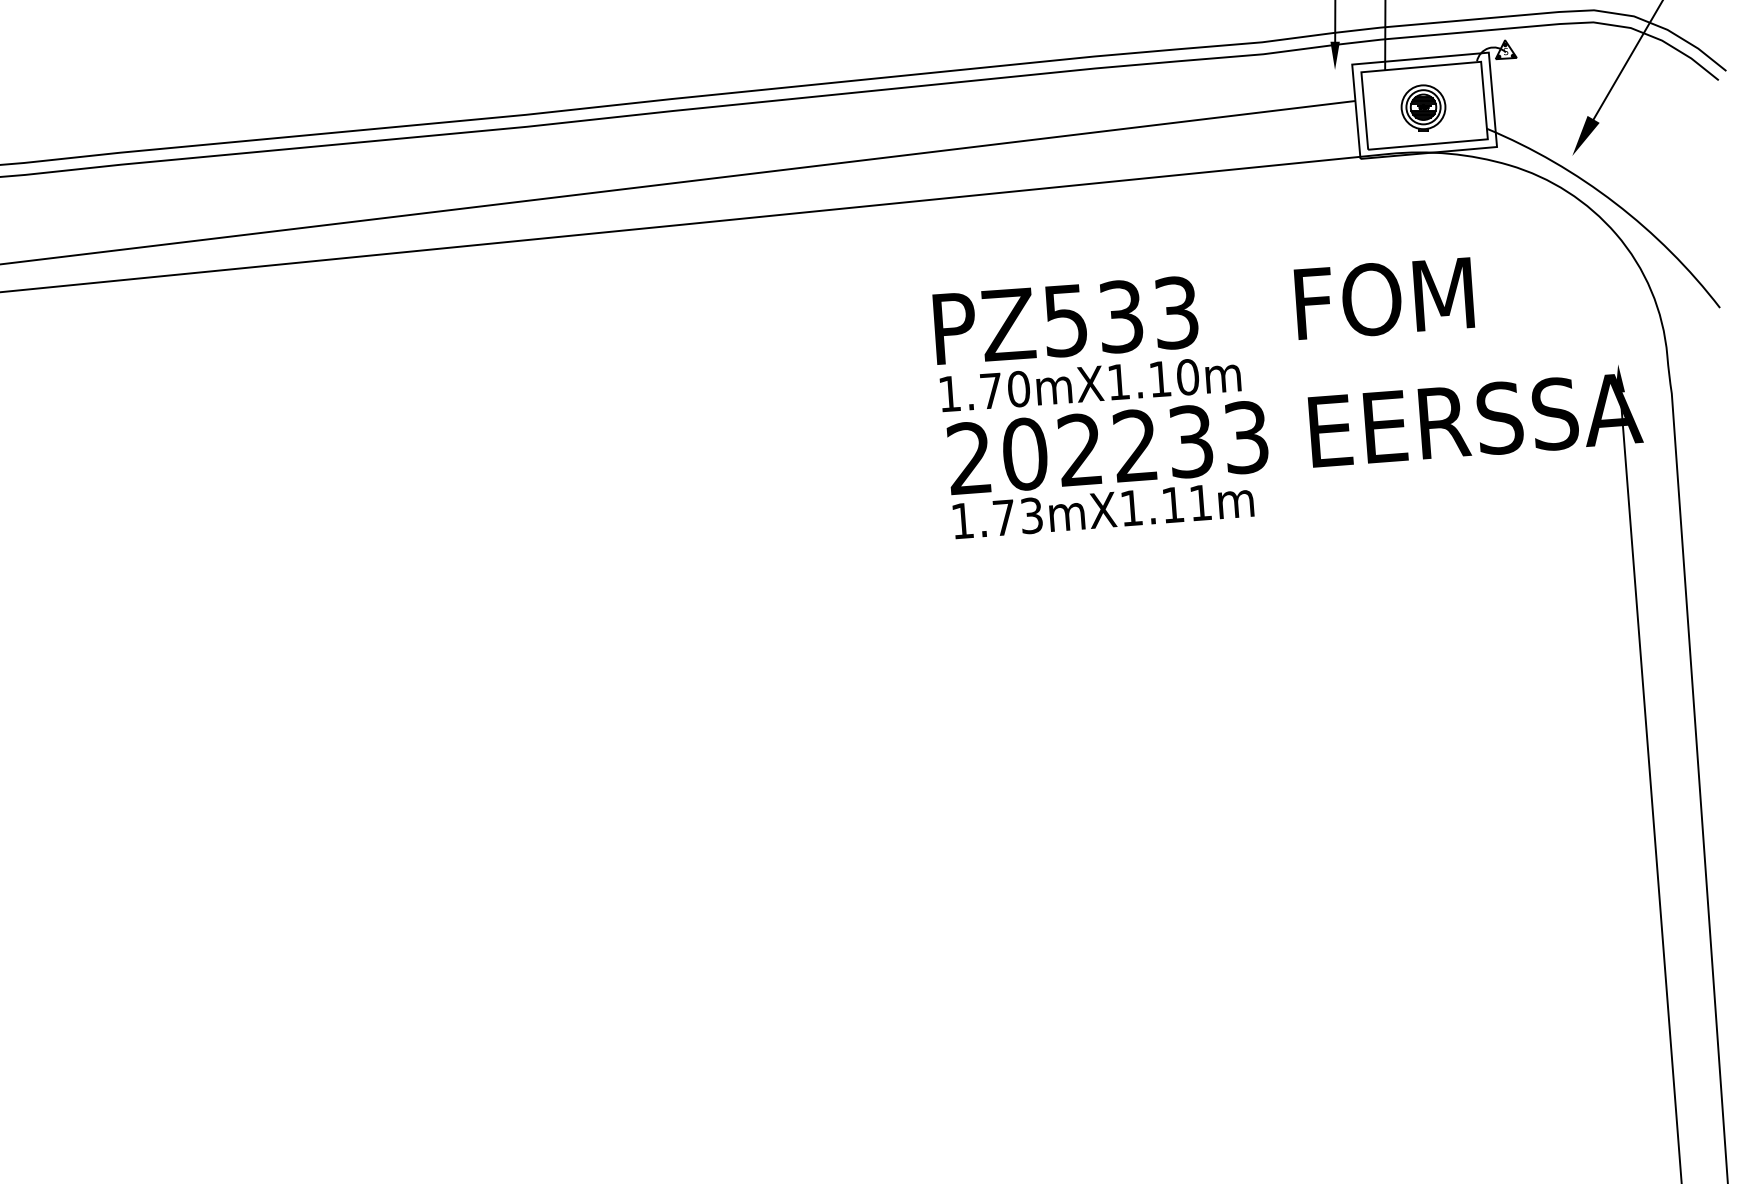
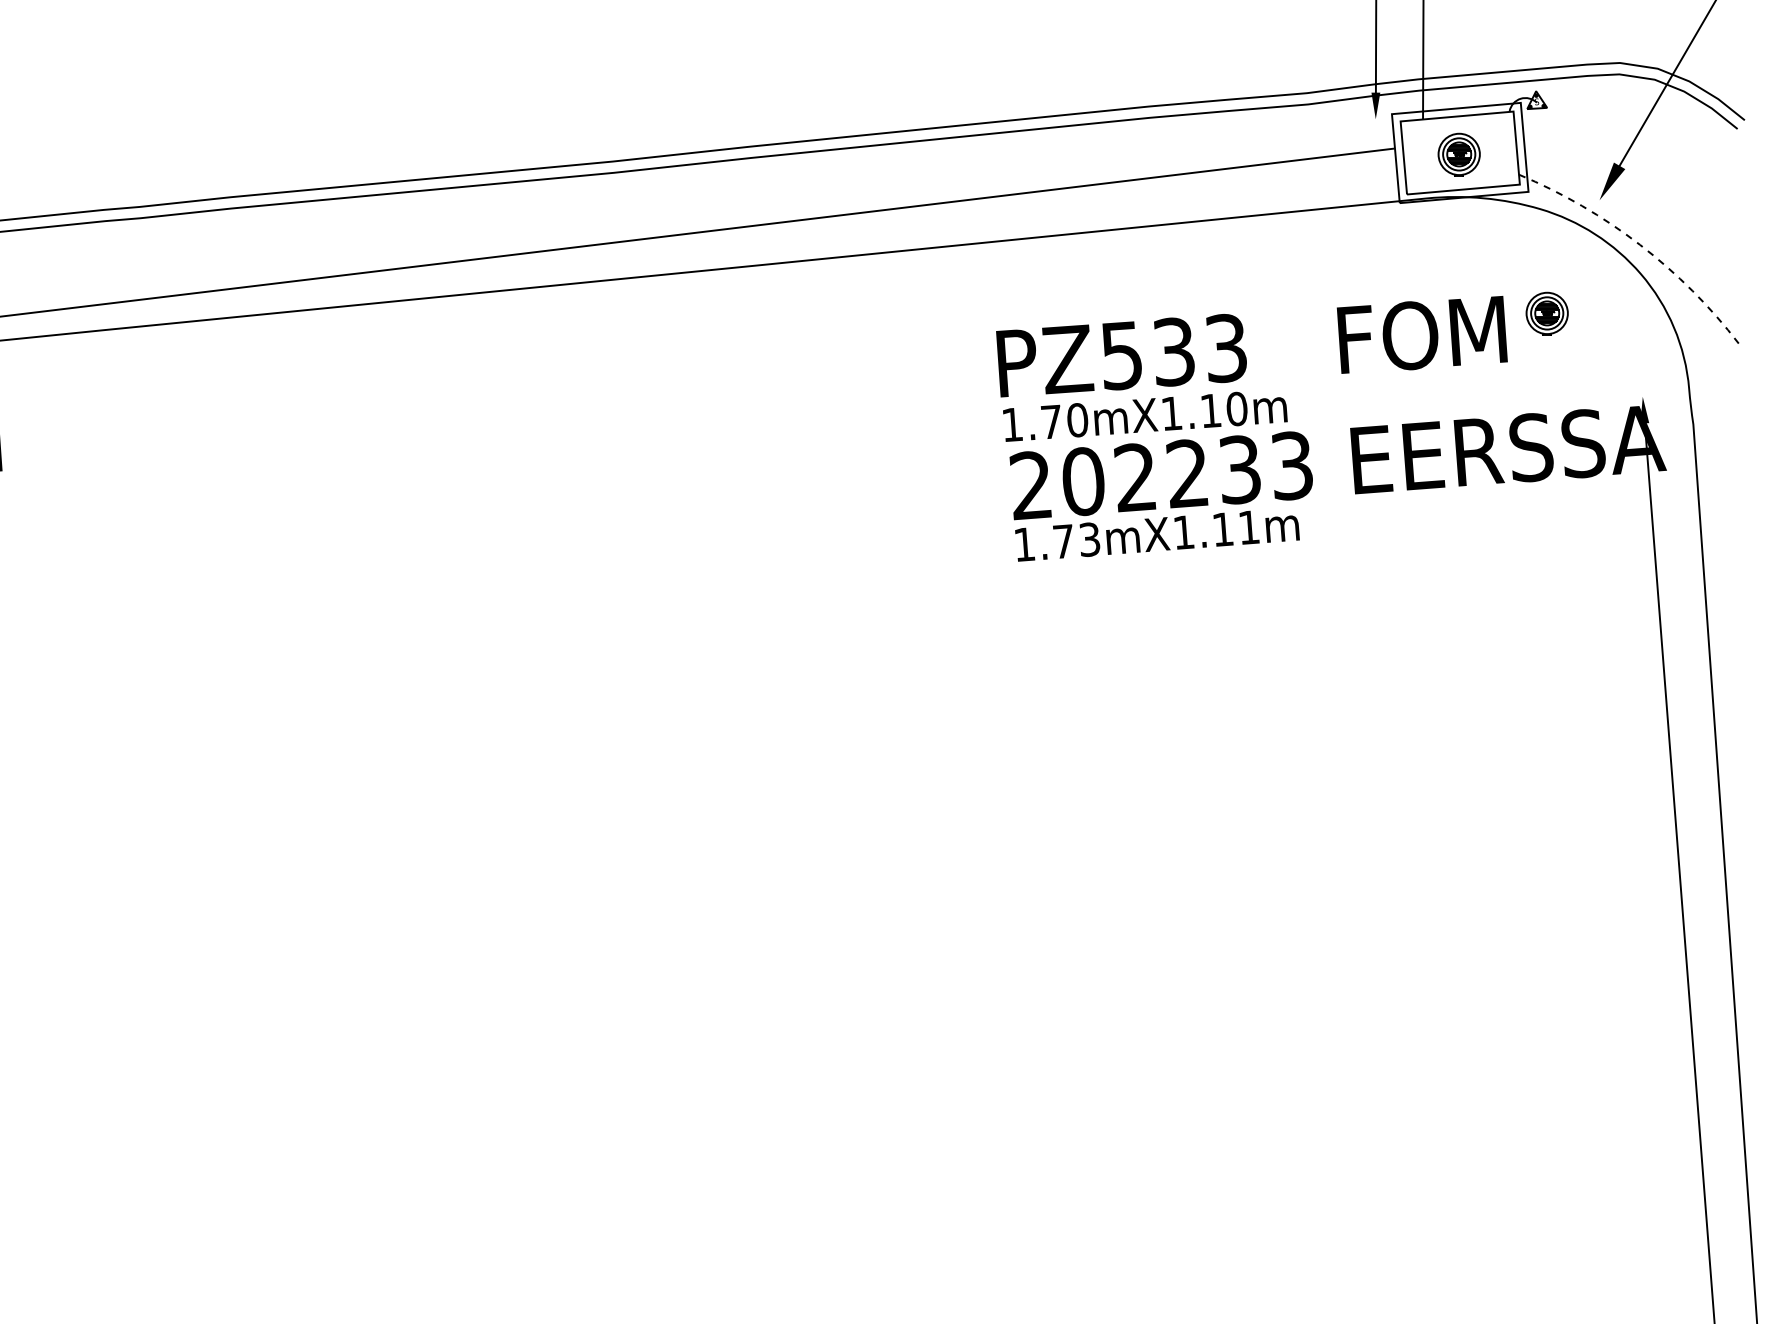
line: (1615, 202) -> (1640, 244), solid -> dashed
part: (1516, 275) -> (1546, 313), added

